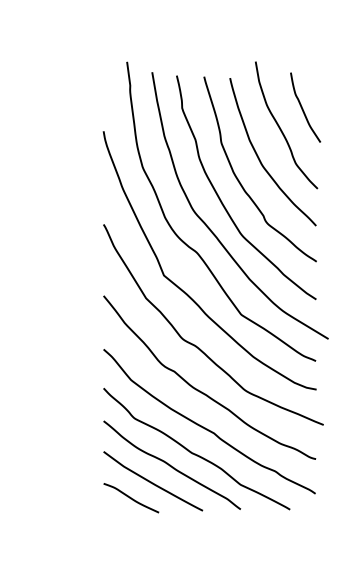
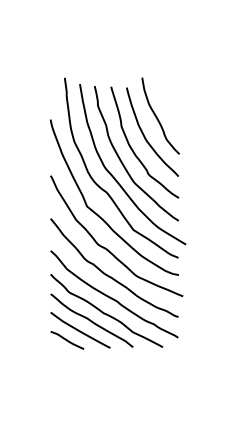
curve: (302, 107) -> (170, 105), removed

